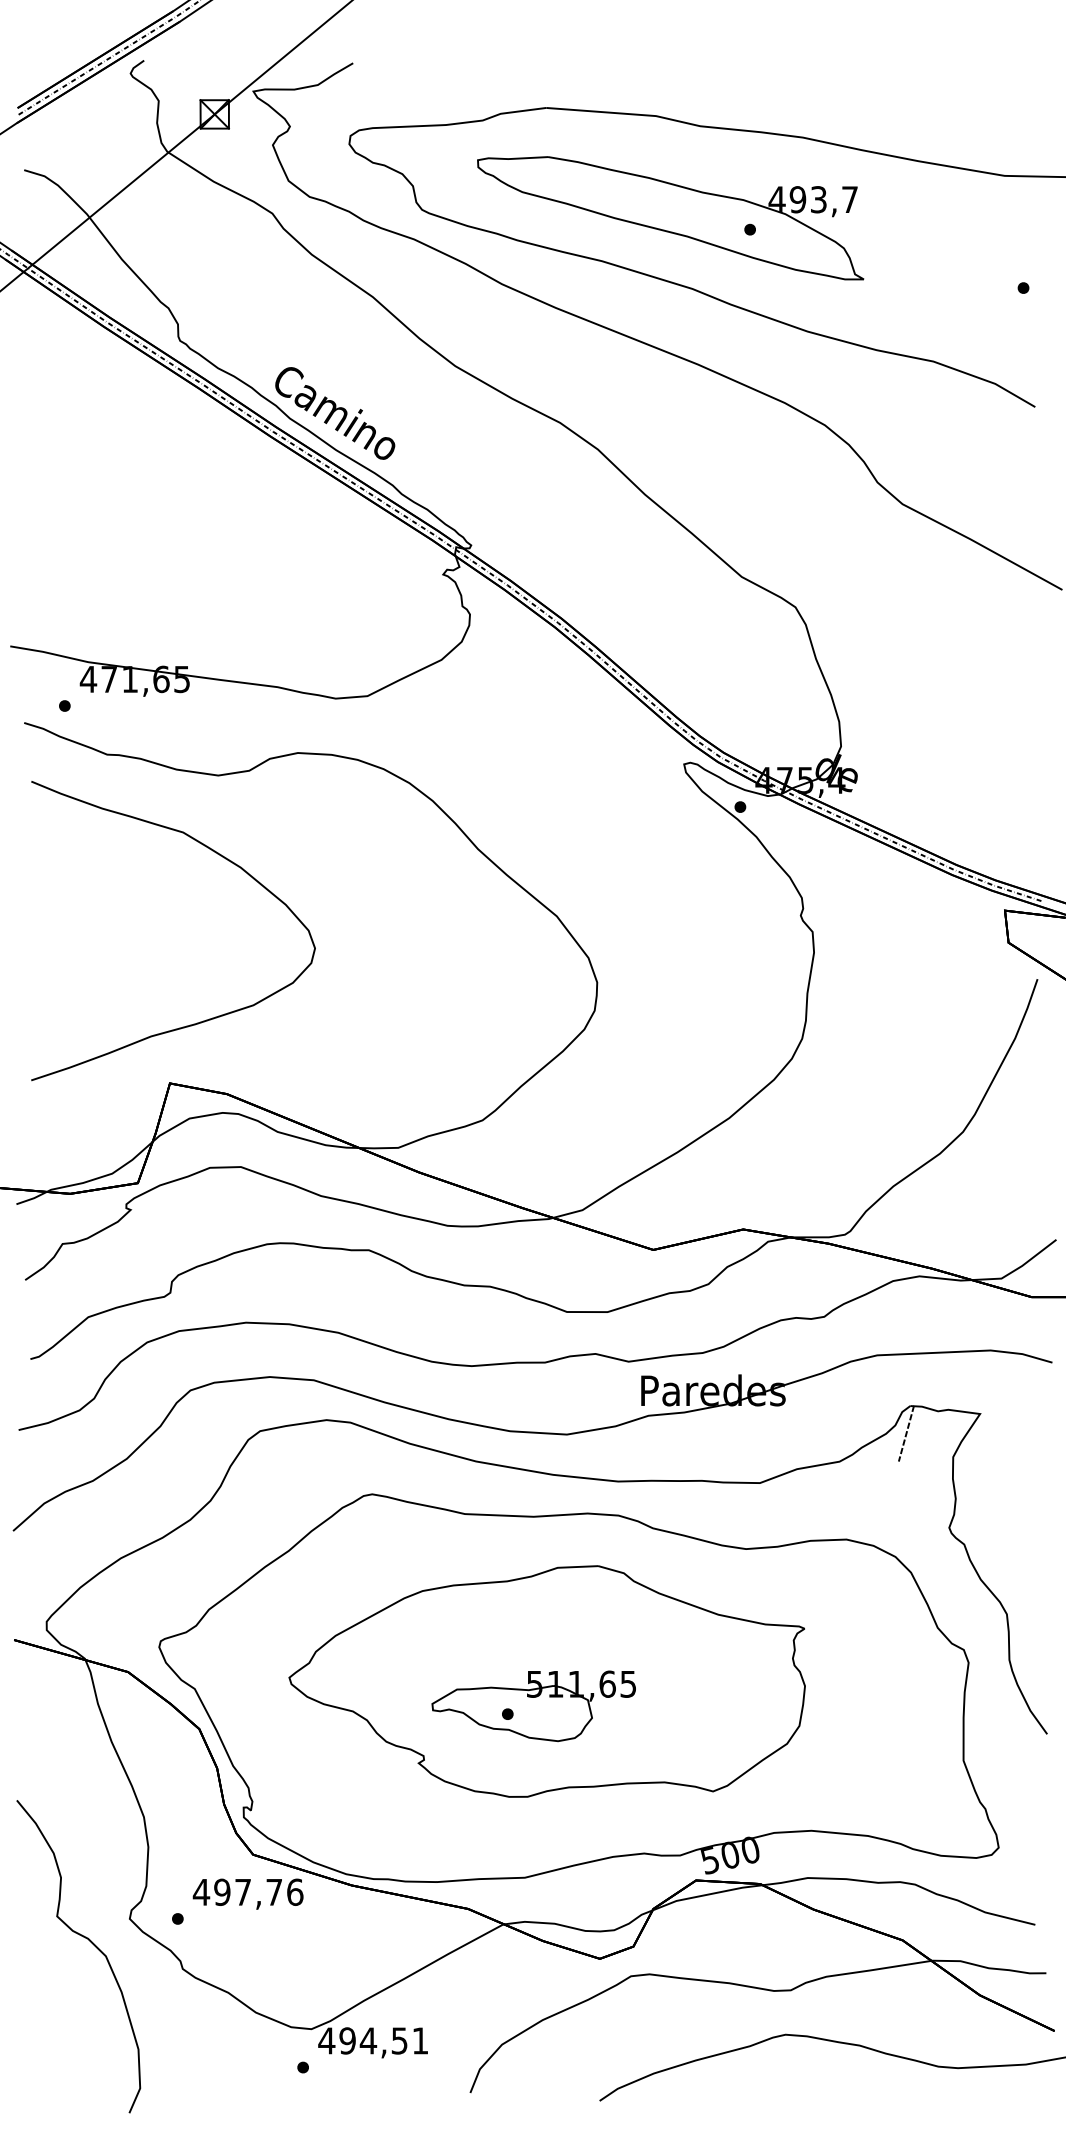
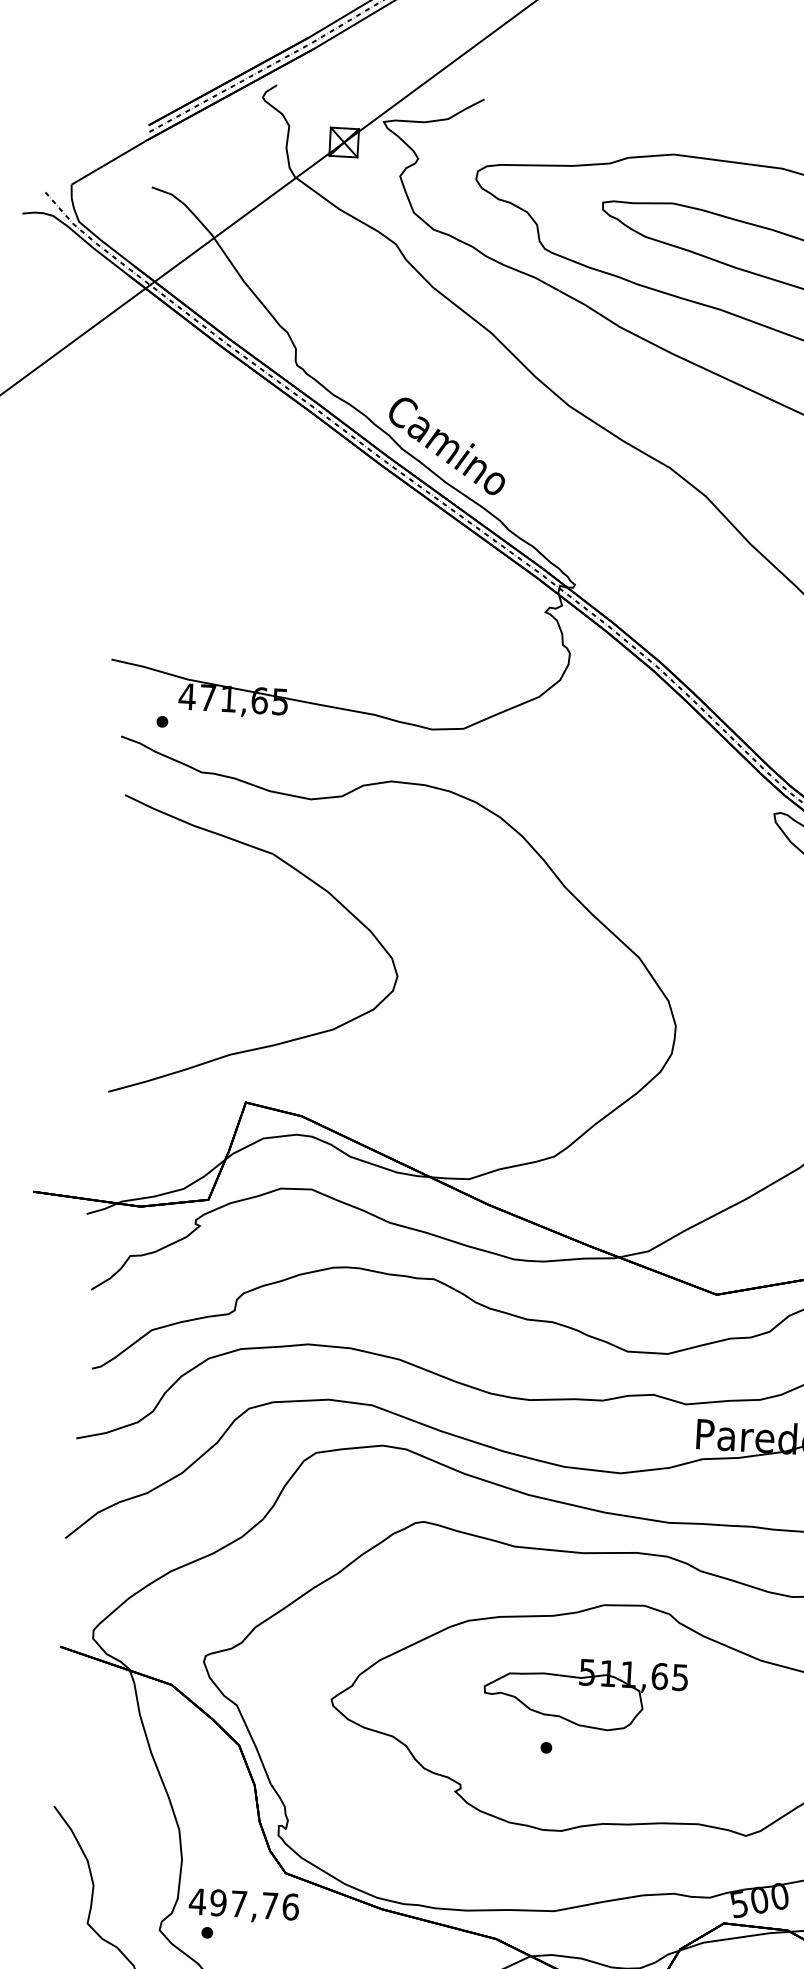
part: (533, 1706) -> (584, 1694), moved
text: (247, 1893) -> (243, 1905), moved

